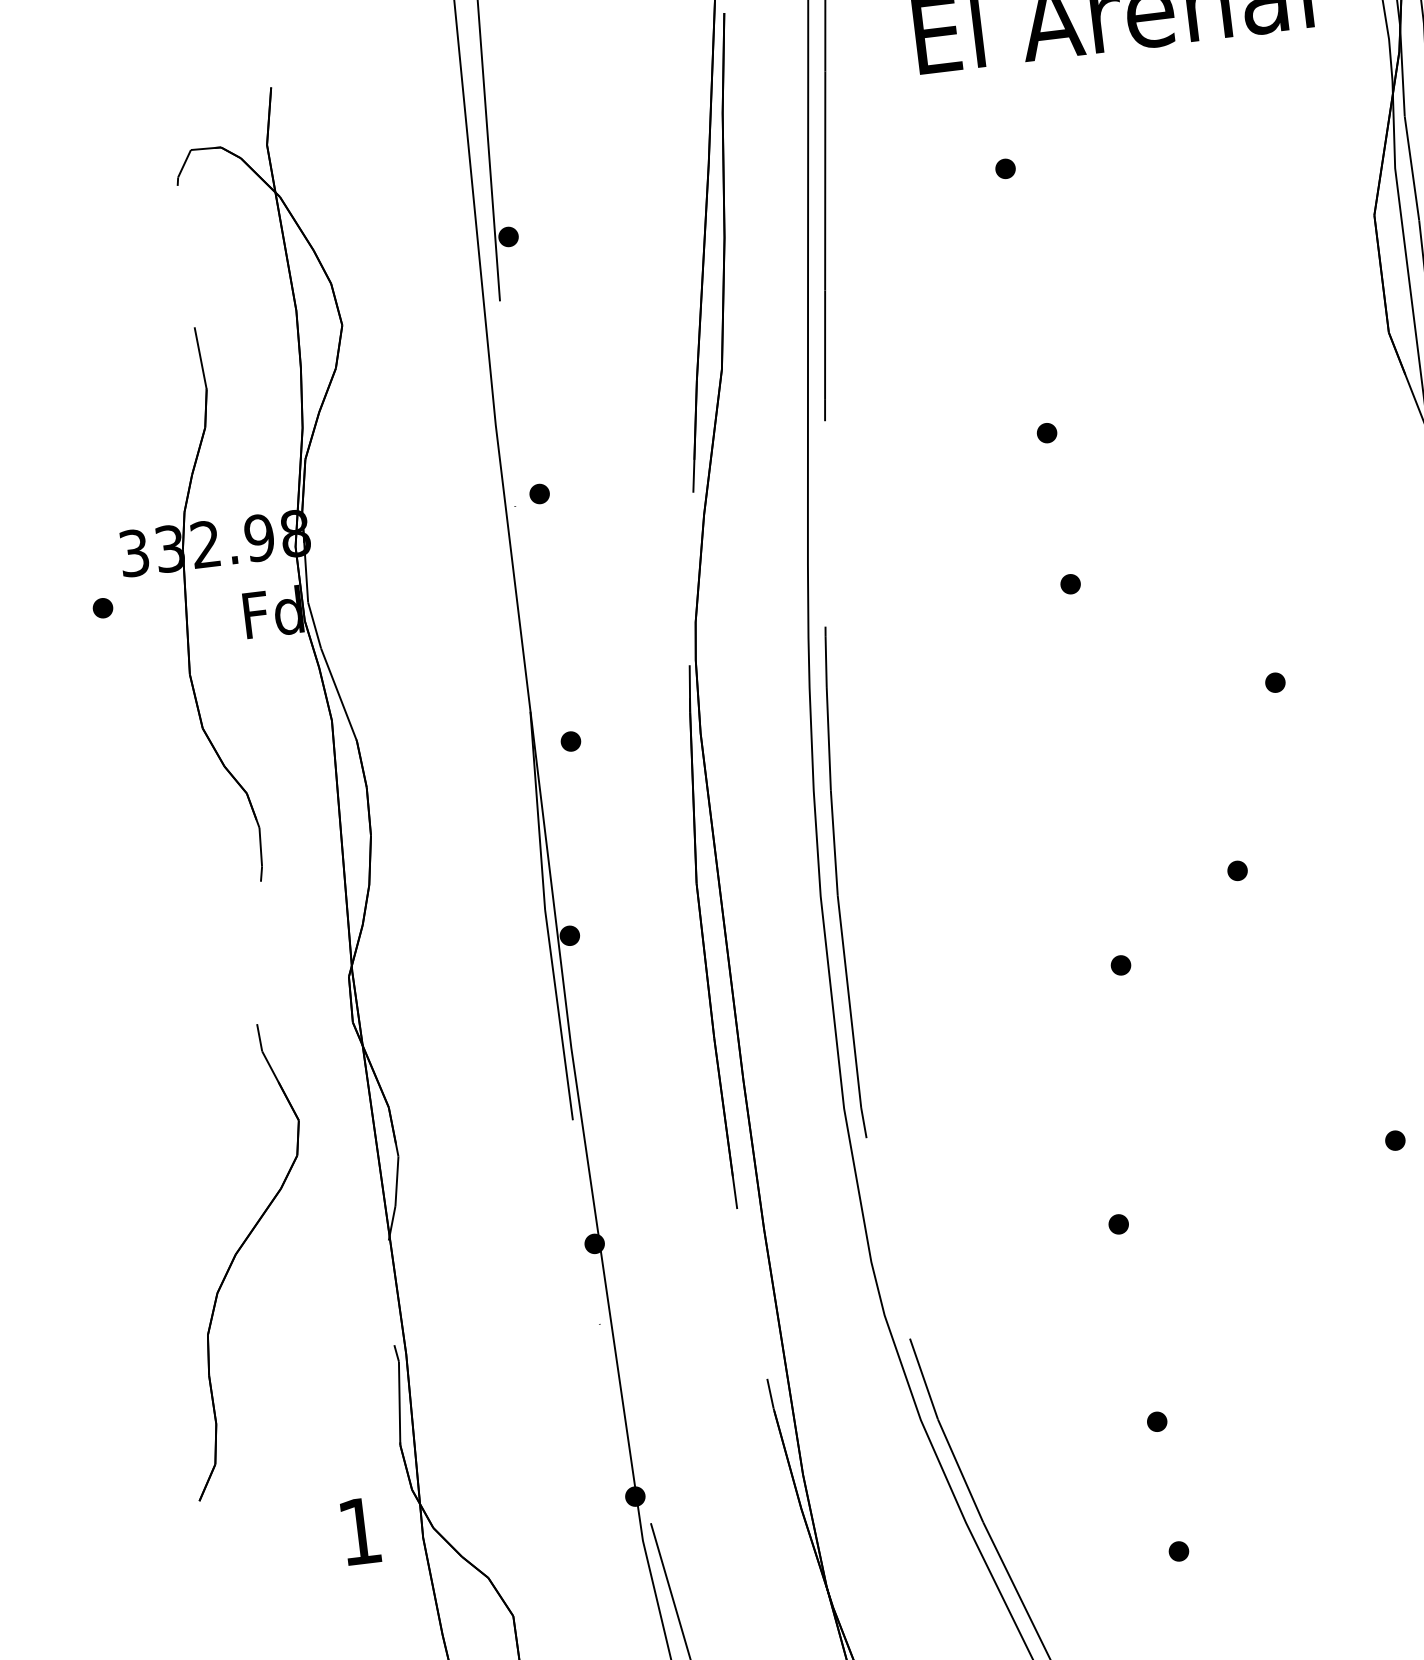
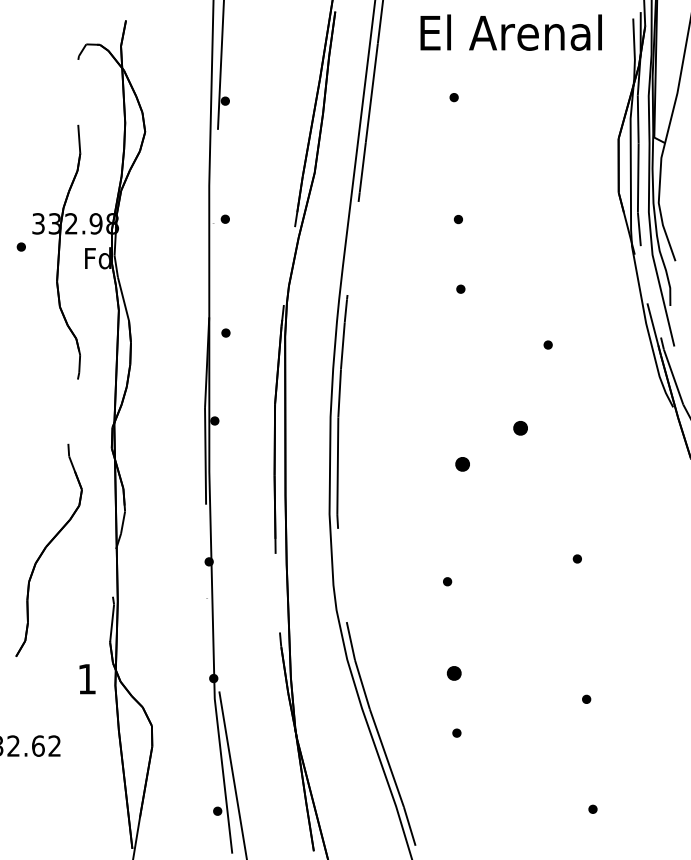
part: (1236, 869) -> (520, 427), size x1.6
part: (1120, 965) -> (462, 464), size x1.6
part: (1155, 1420) -> (453, 672), size x1.6

